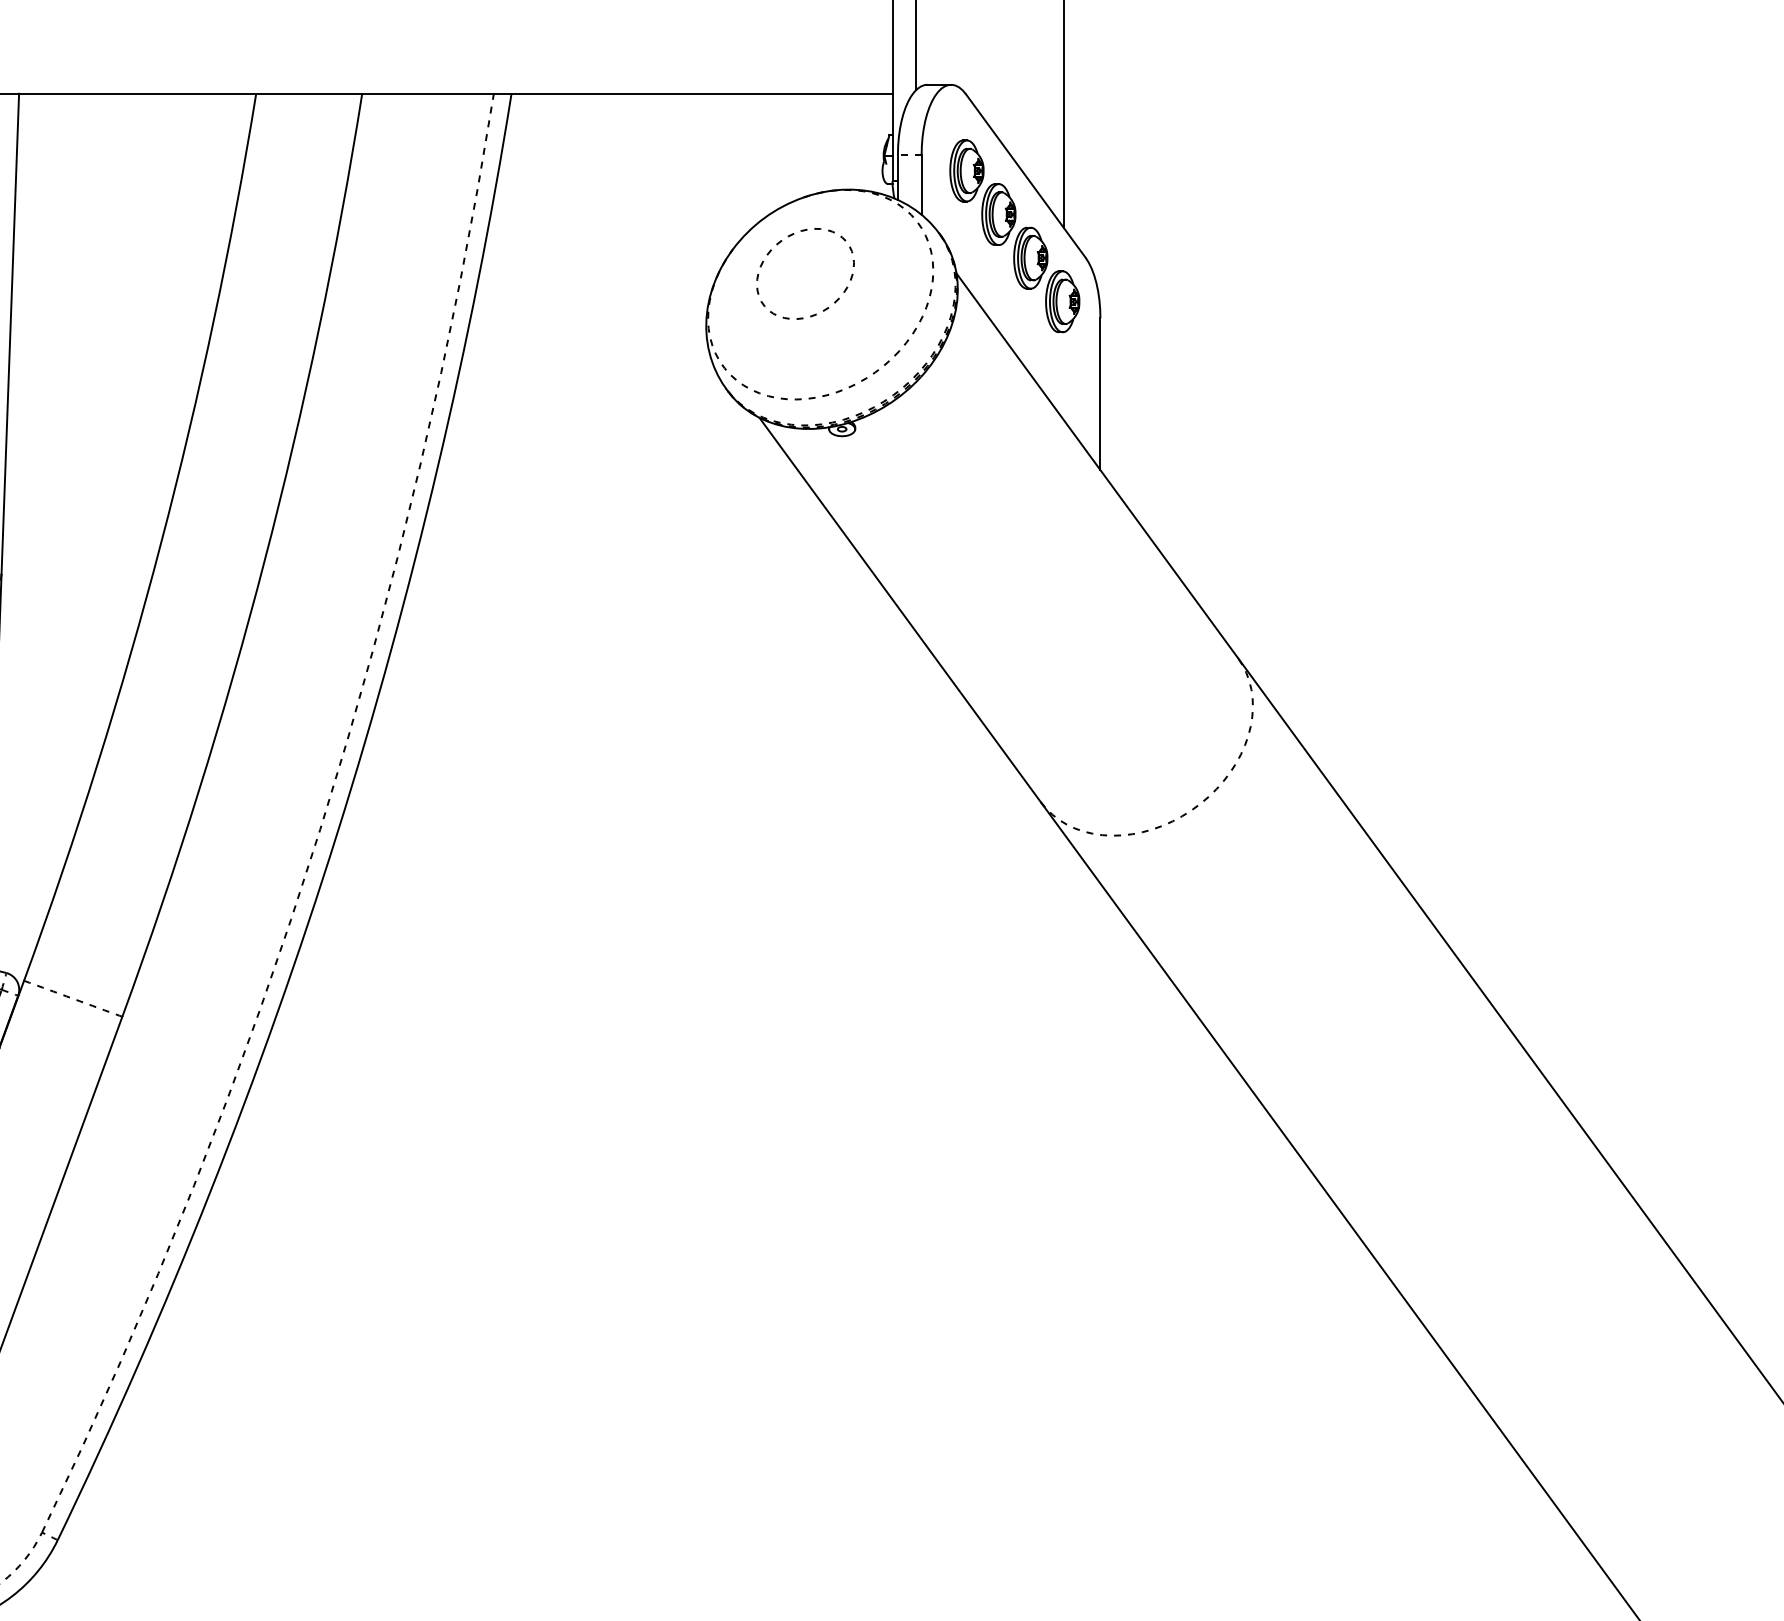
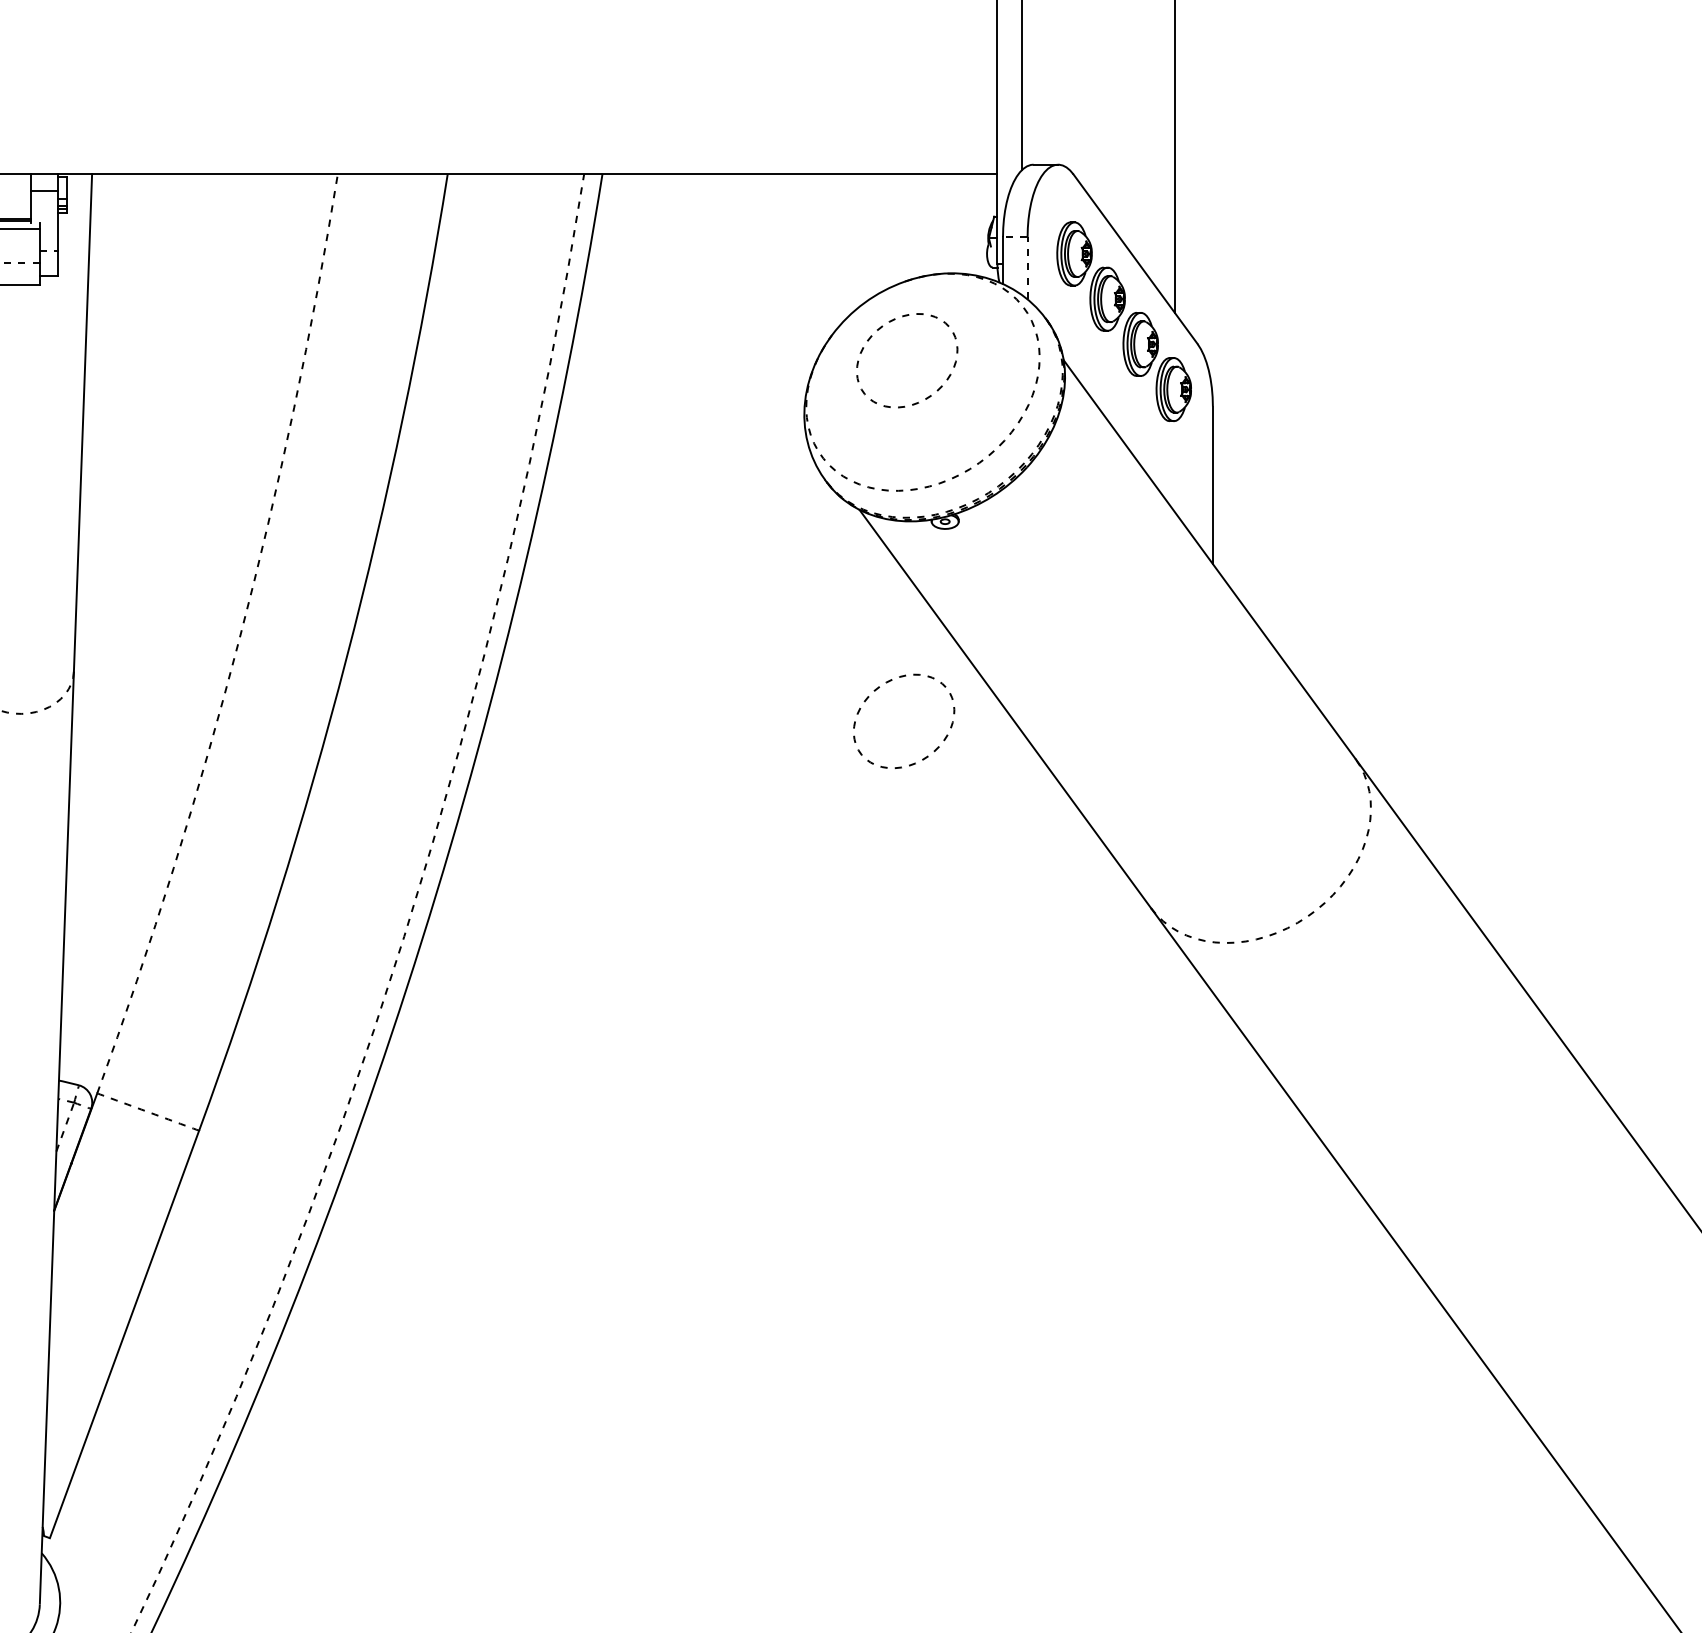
line: (921, 184) -> (1027, 268), solid -> dashed
arc: (161, 542) -> (239, 639), solid -> dashed
part: (778, 590) -> (879, 688), added

